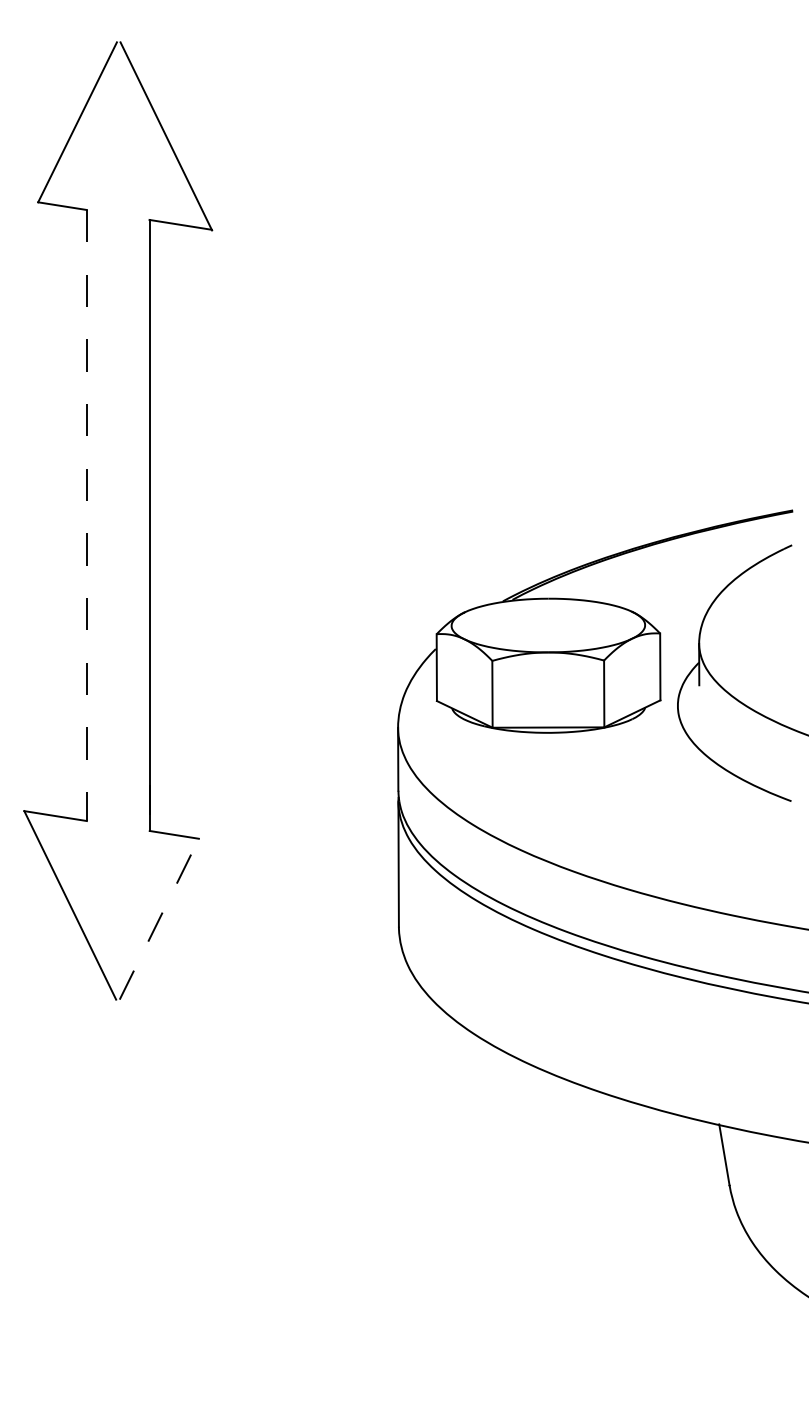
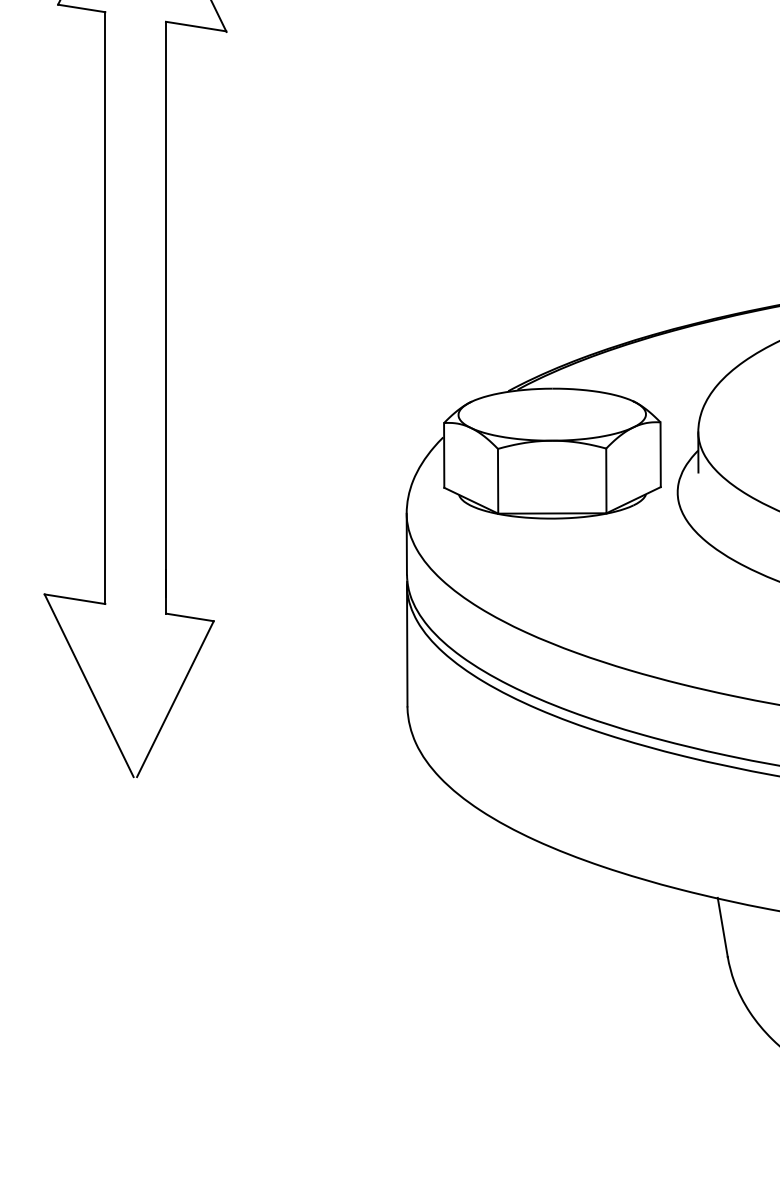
line: (86, 515) -> (104, 308), dashed -> solid
line: (159, 919) -> (175, 699), dashed -> solid

